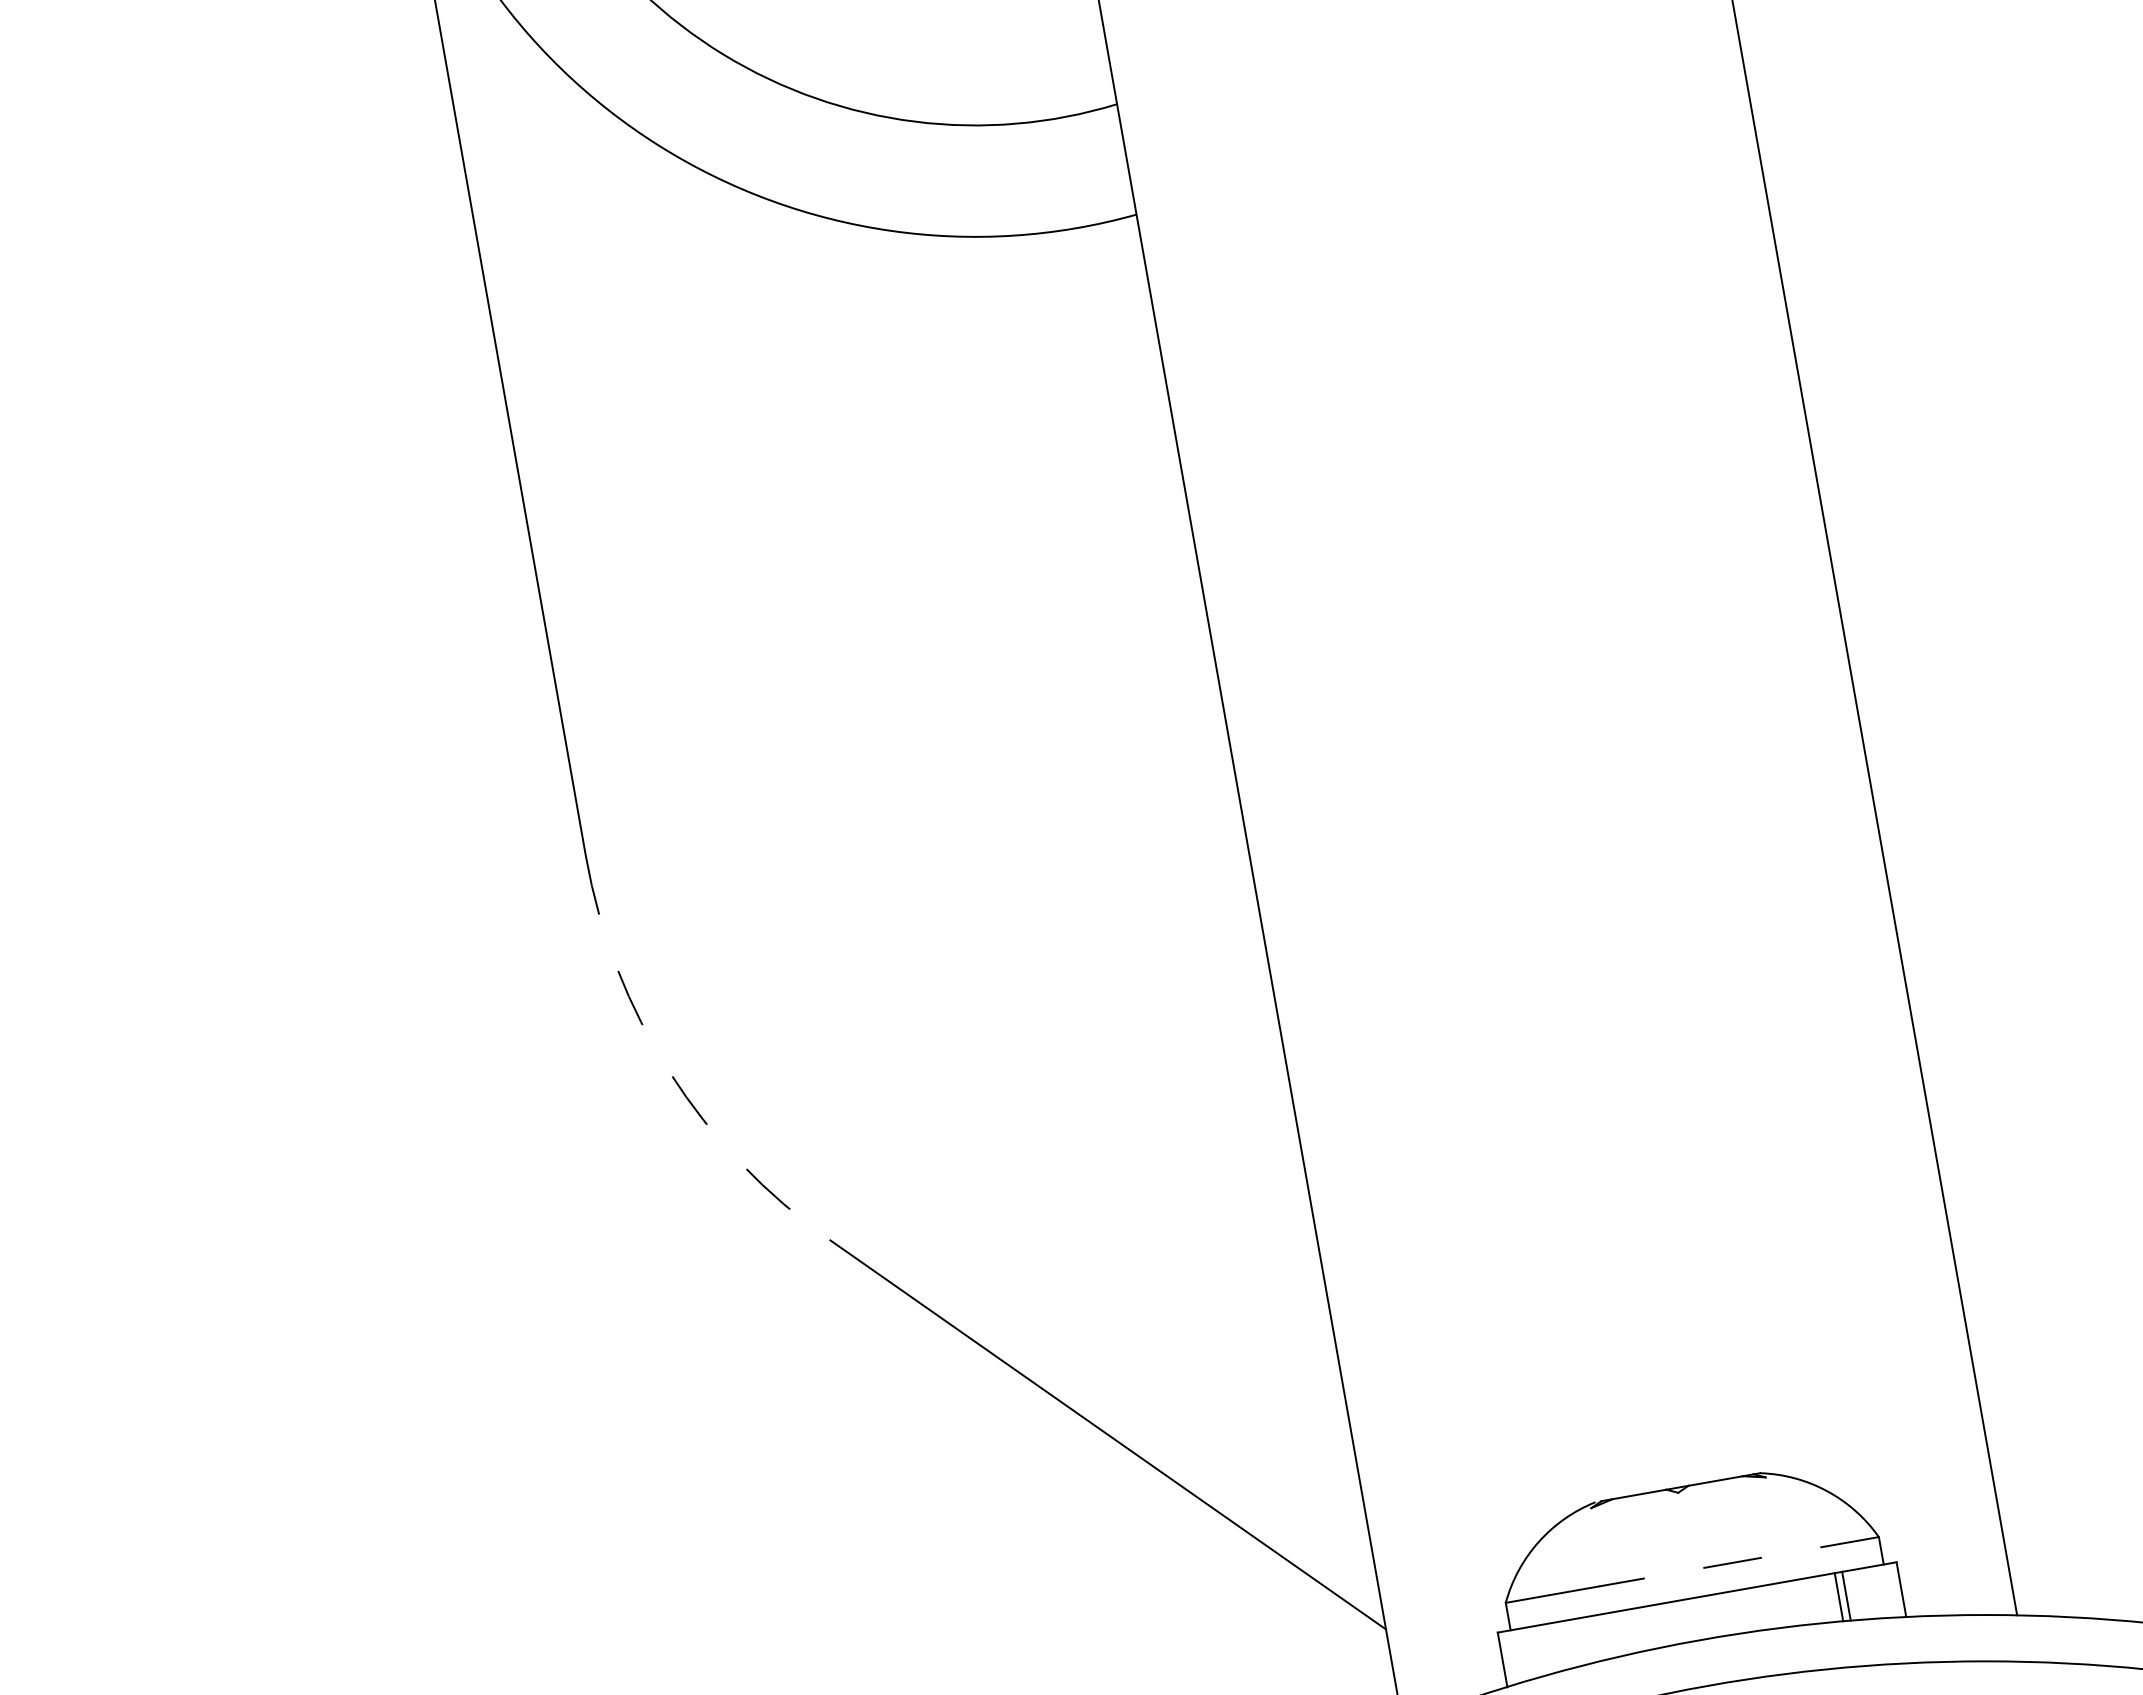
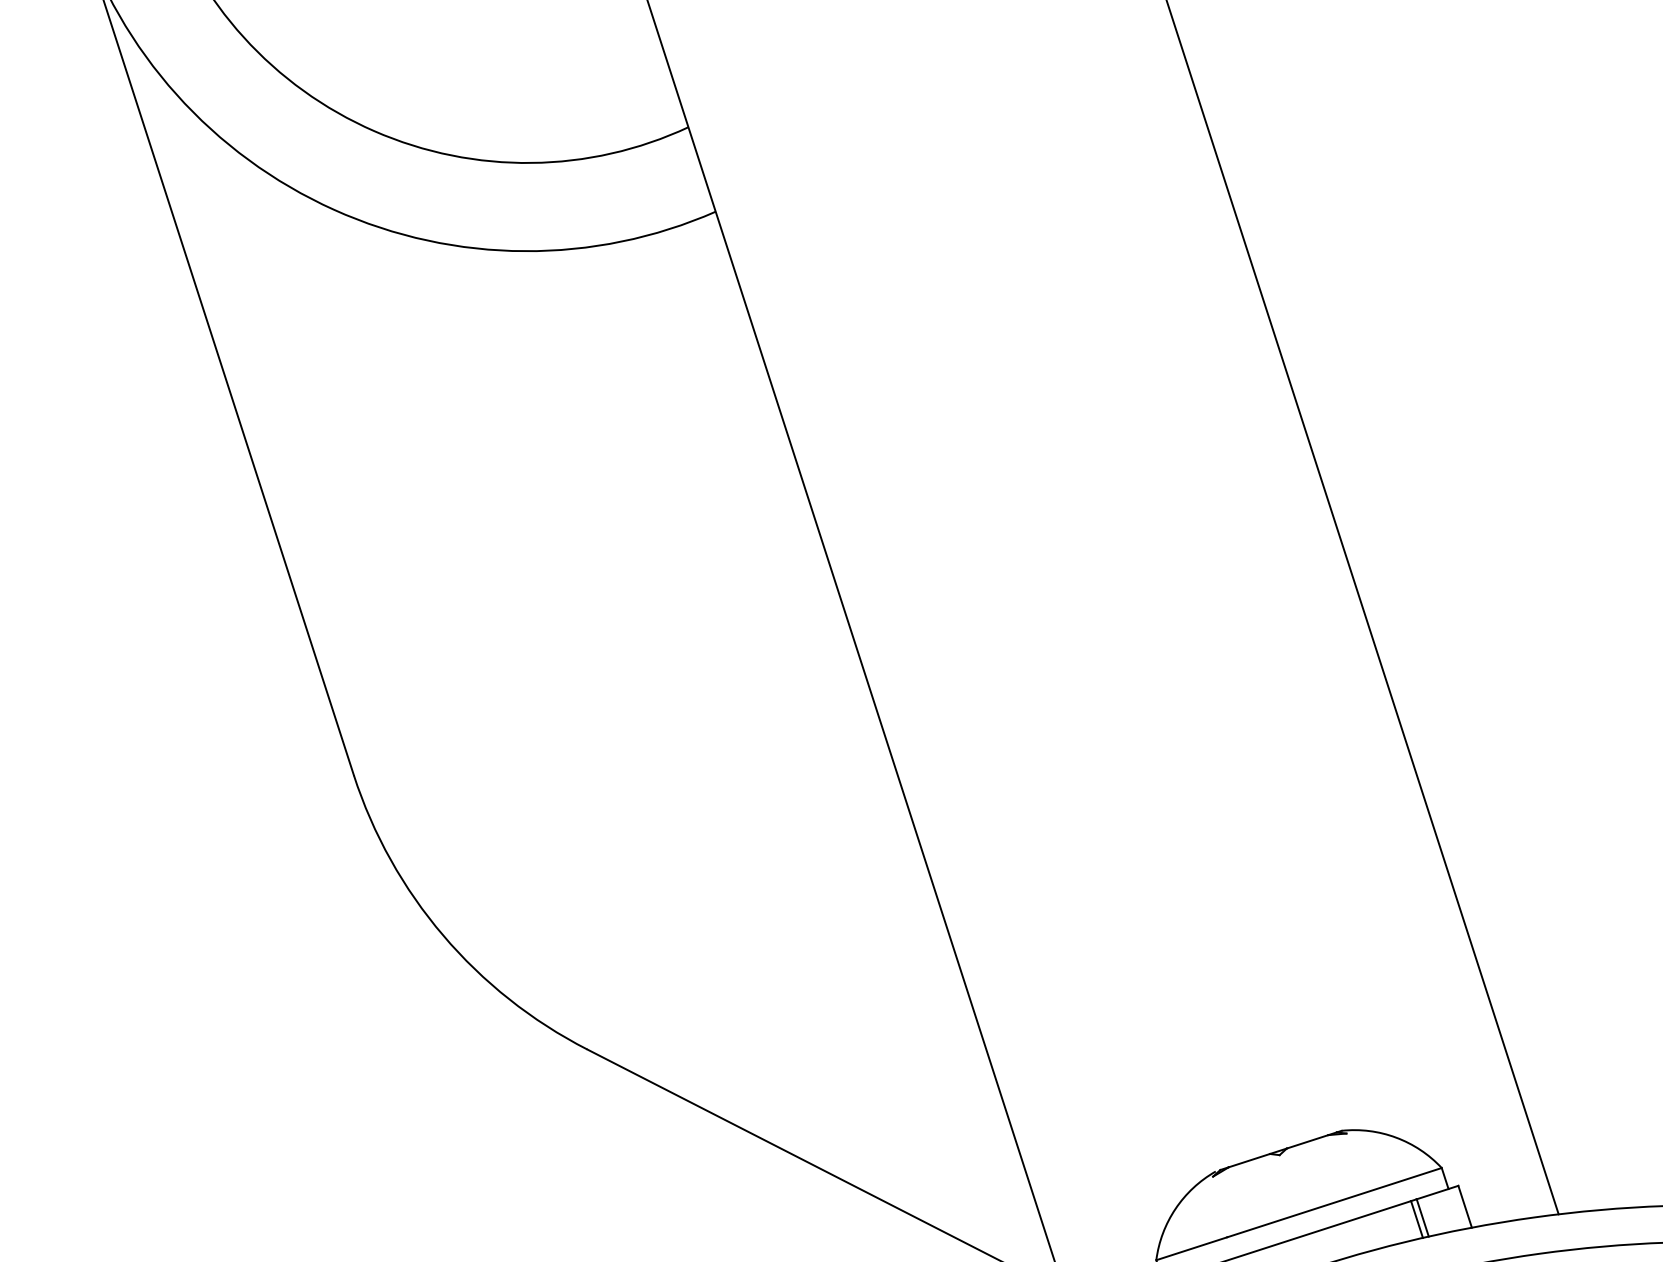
arc: (670, 1072) -> (443, 935), dashed -> solid
line: (1738, 1561) -> (1334, 1202), dashed -> solid

